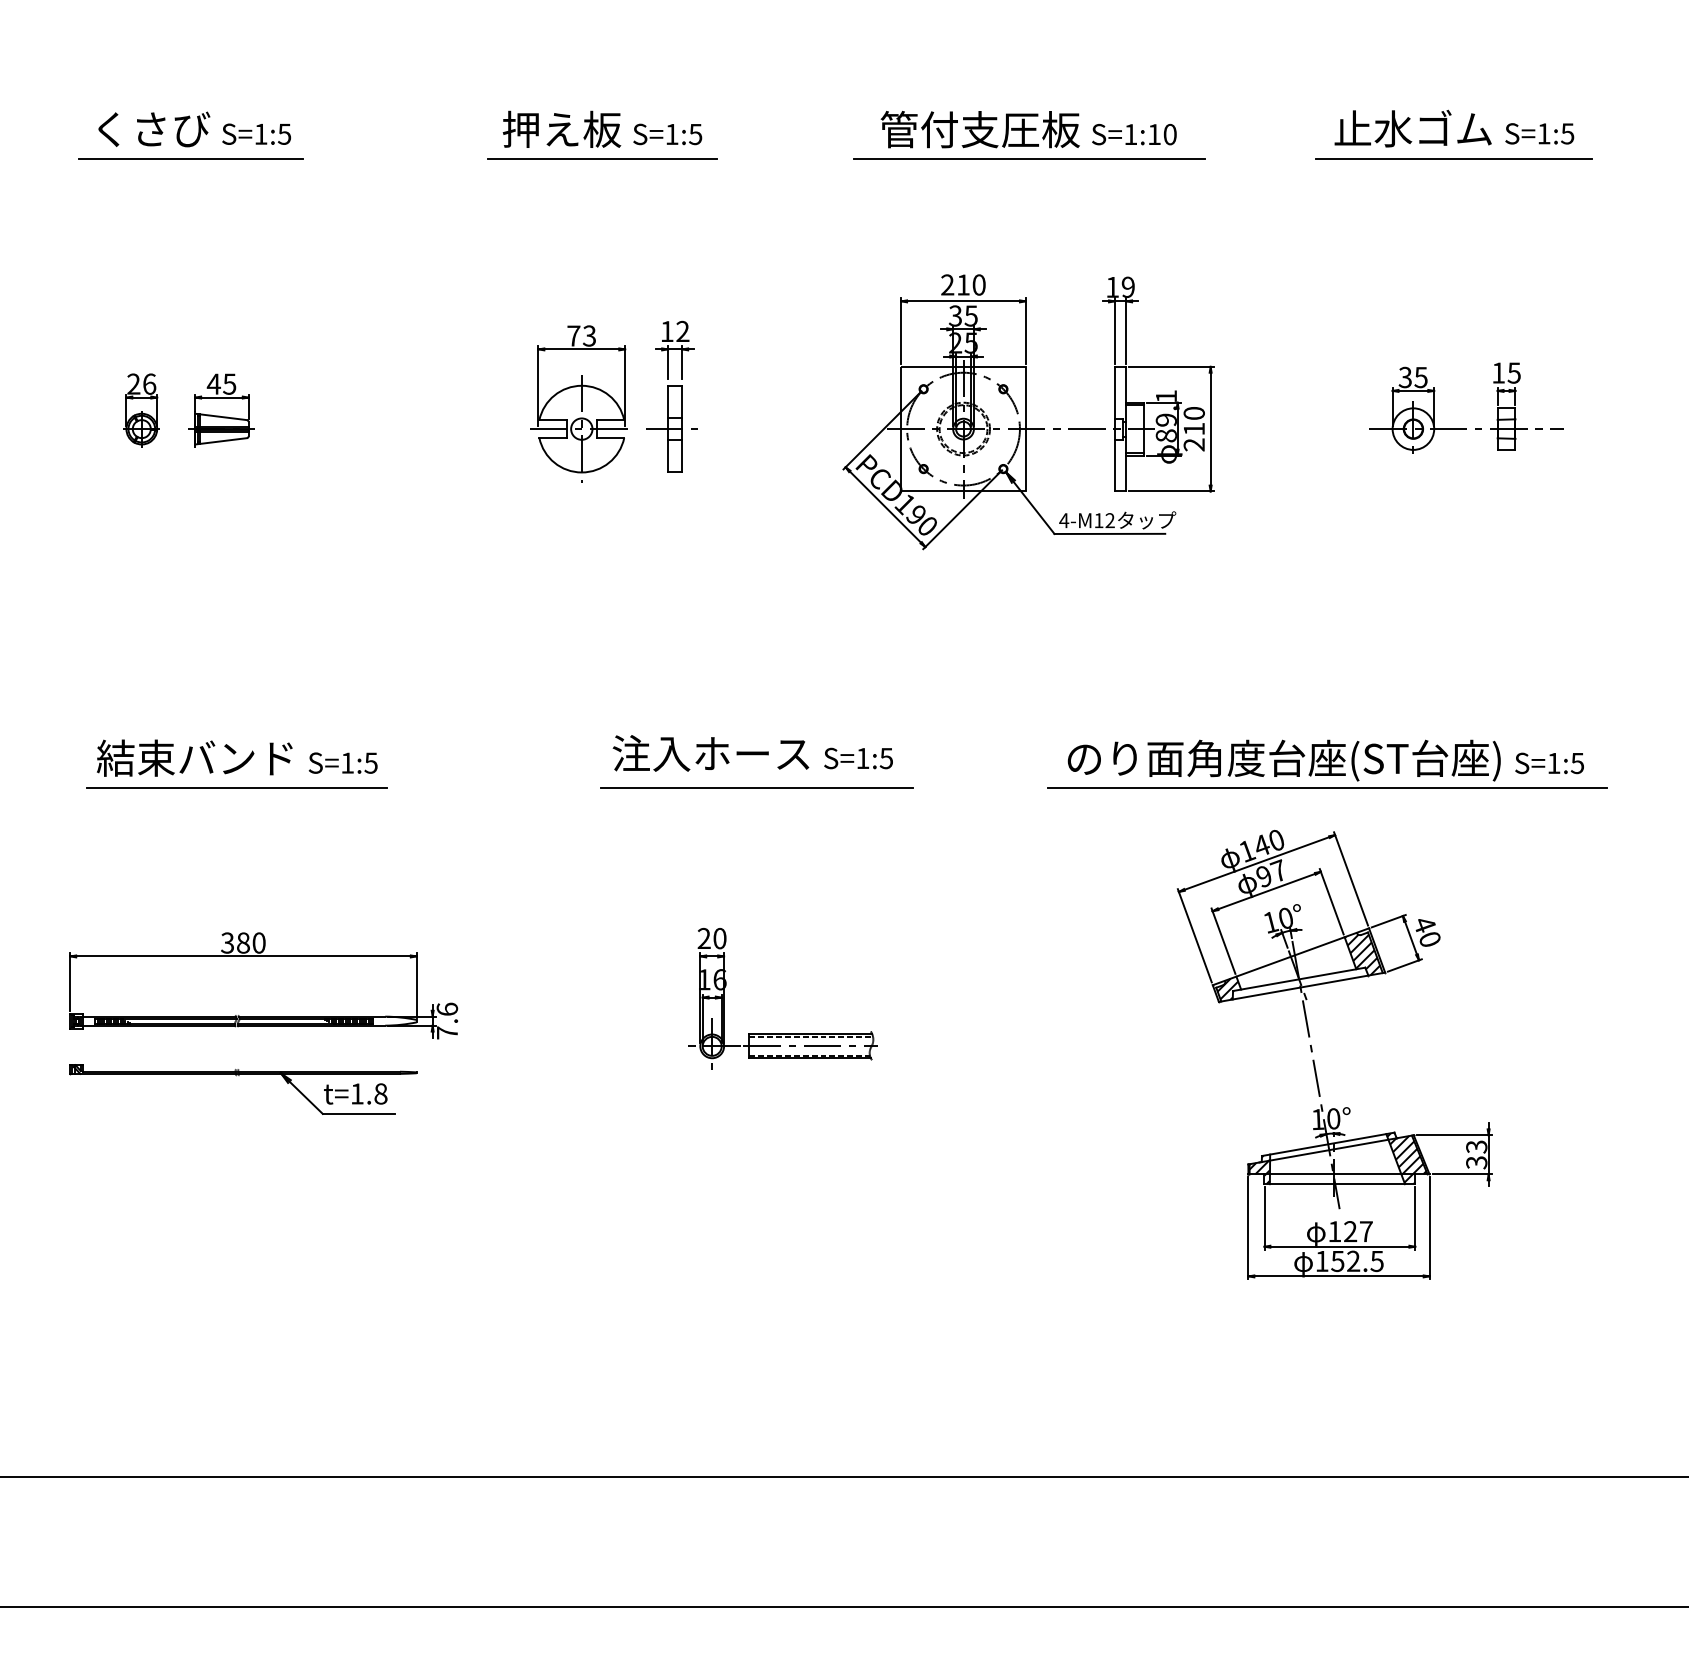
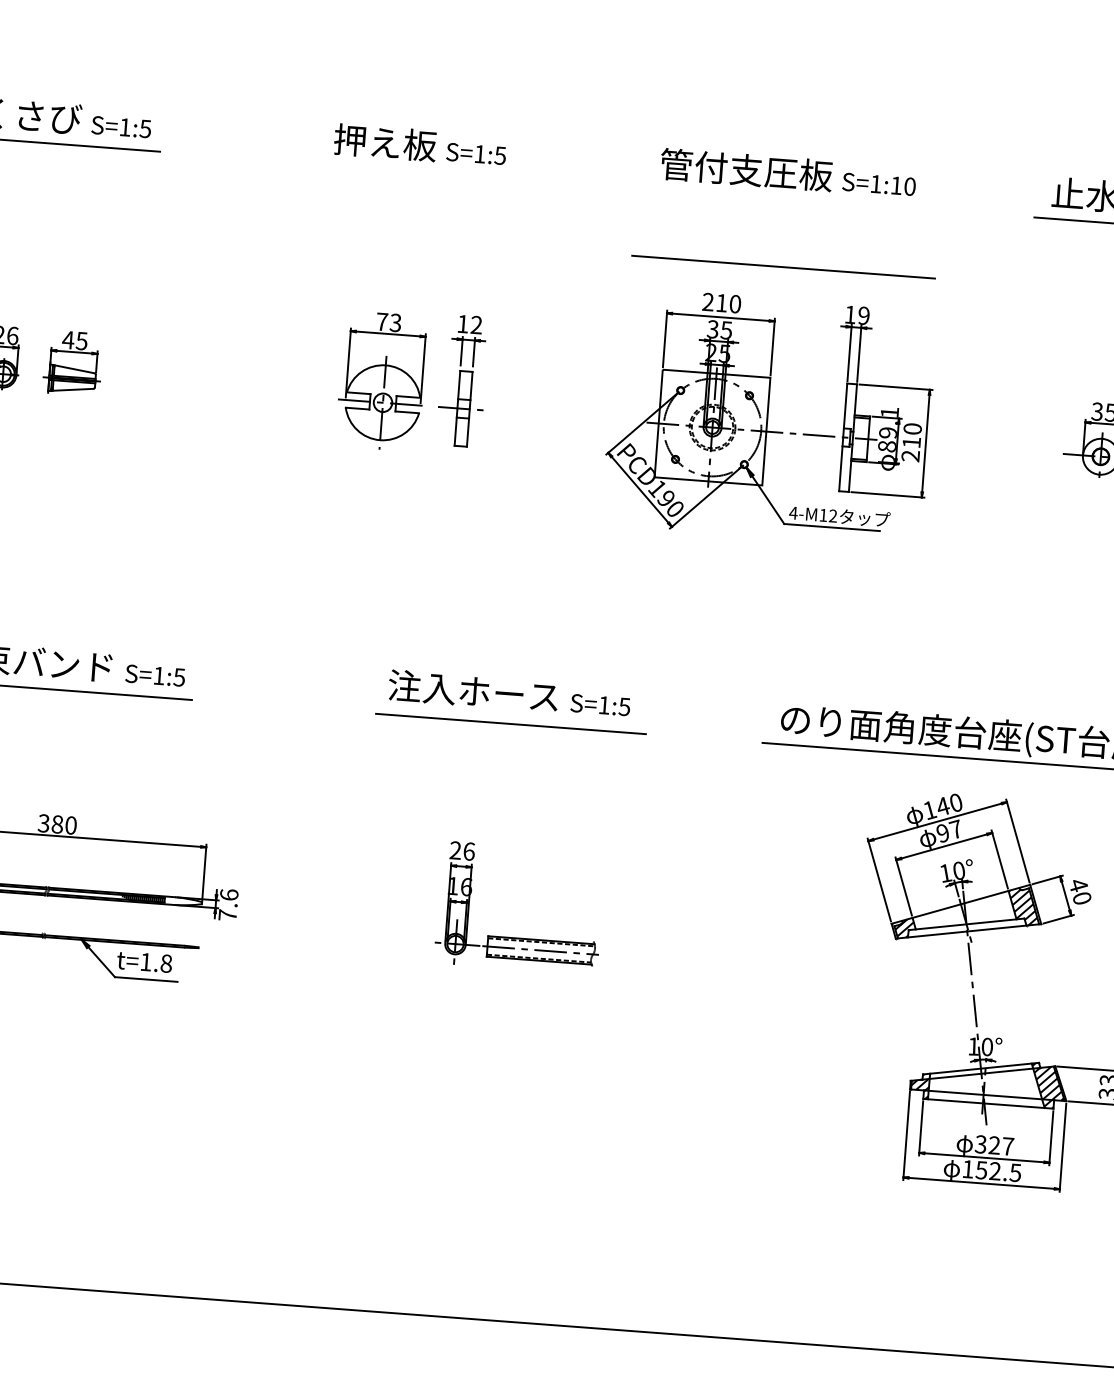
line: (1029, 158) -> (783, 266), moved
line: (602, 159) -> (418, 171), removed
text: (719, 938) -> (468, 851), 20 -> 26
text: (1334, 1231) -> (980, 1144), 127 -> 327

